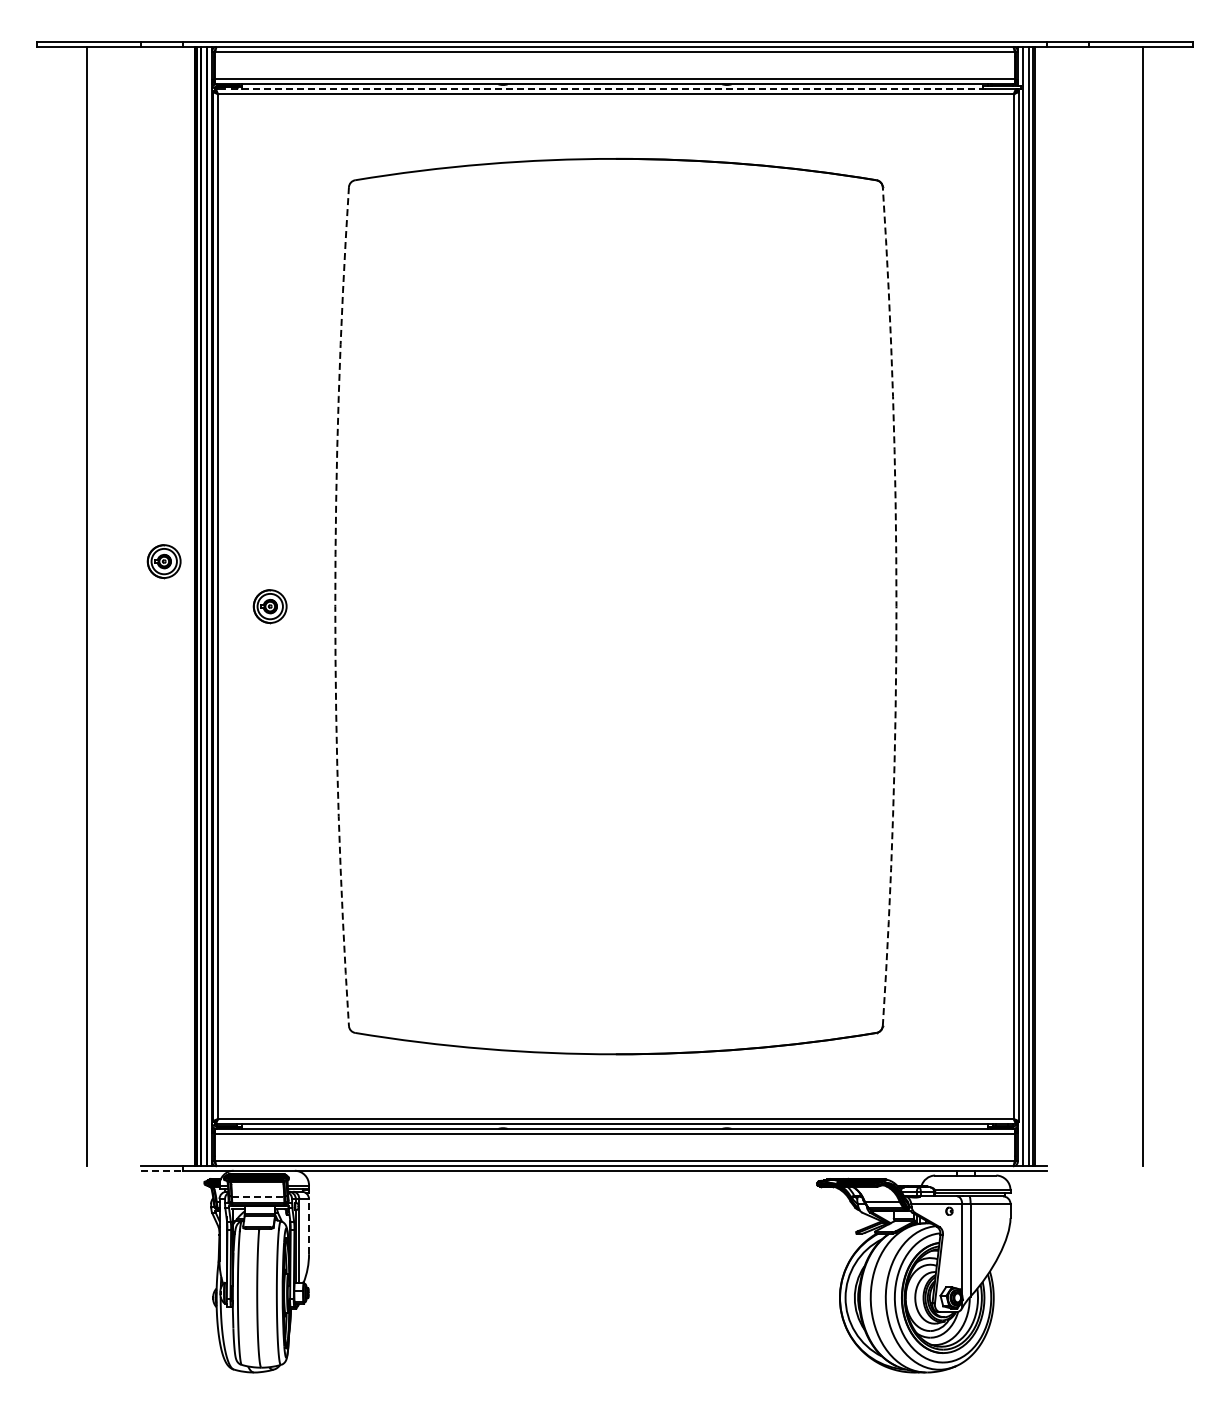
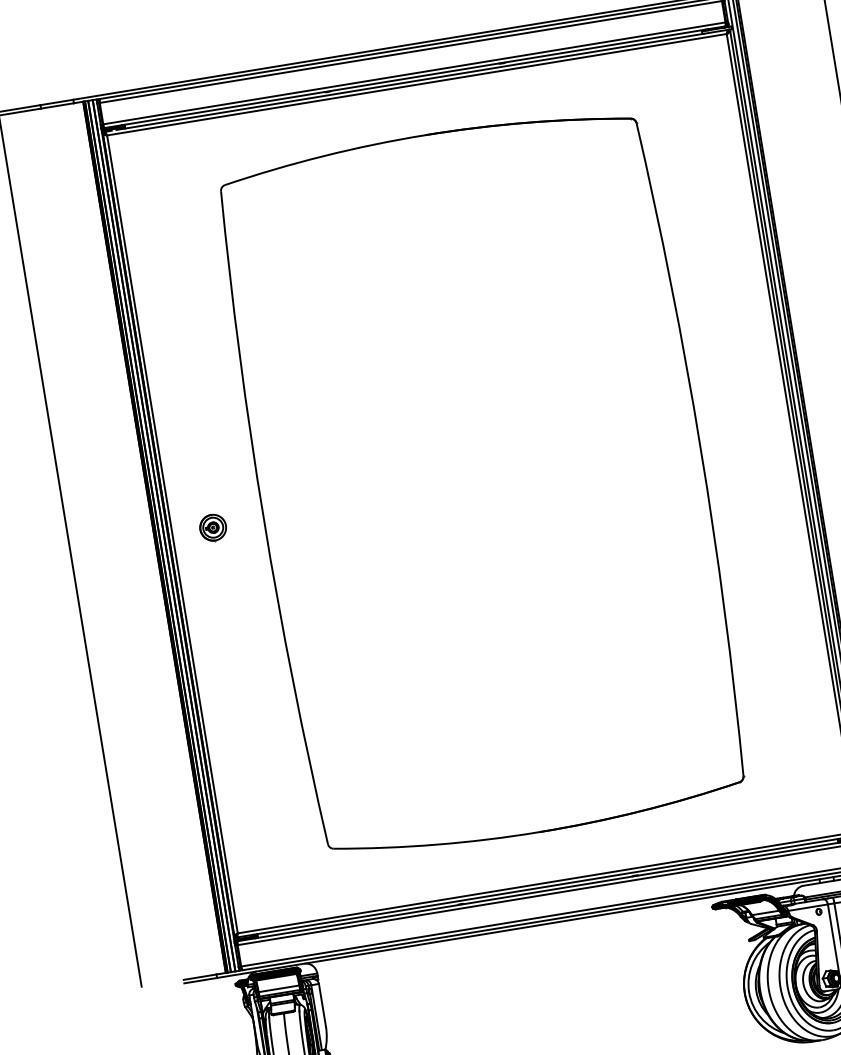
line: (608, 89) -> (410, 82), dashed -> solid
part: (163, 561) -> (124, 506), removed
arc: (335, 606) -> (264, 519), dashed -> solid
arc: (896, 606) -> (700, 447), dashed -> solid
line: (162, 1170) -> (201, 980), dashed -> solid
line: (258, 1196) -> (279, 988), dashed -> solid
line: (309, 1226) -> (322, 1005), dashed -> solid

